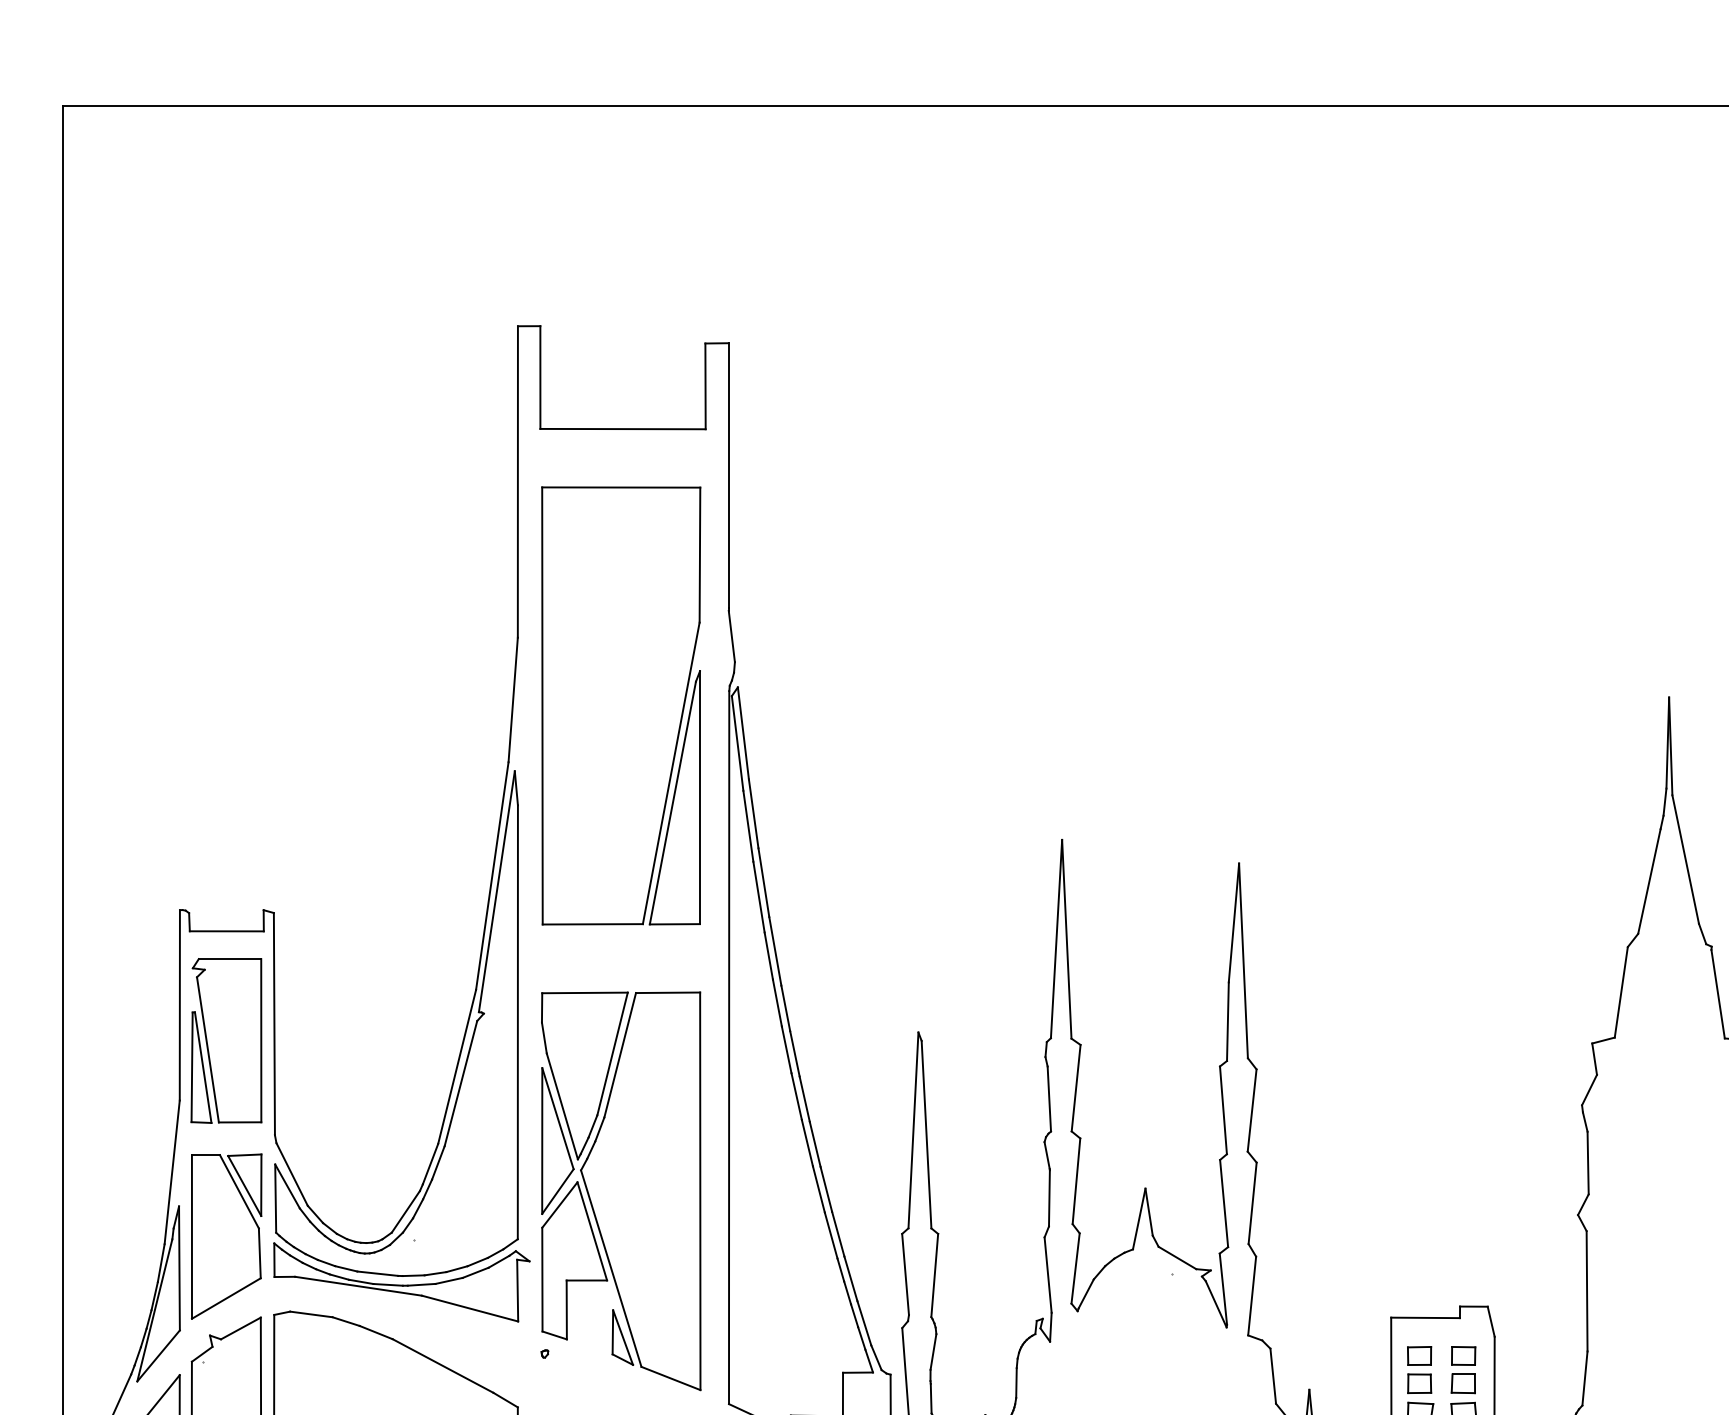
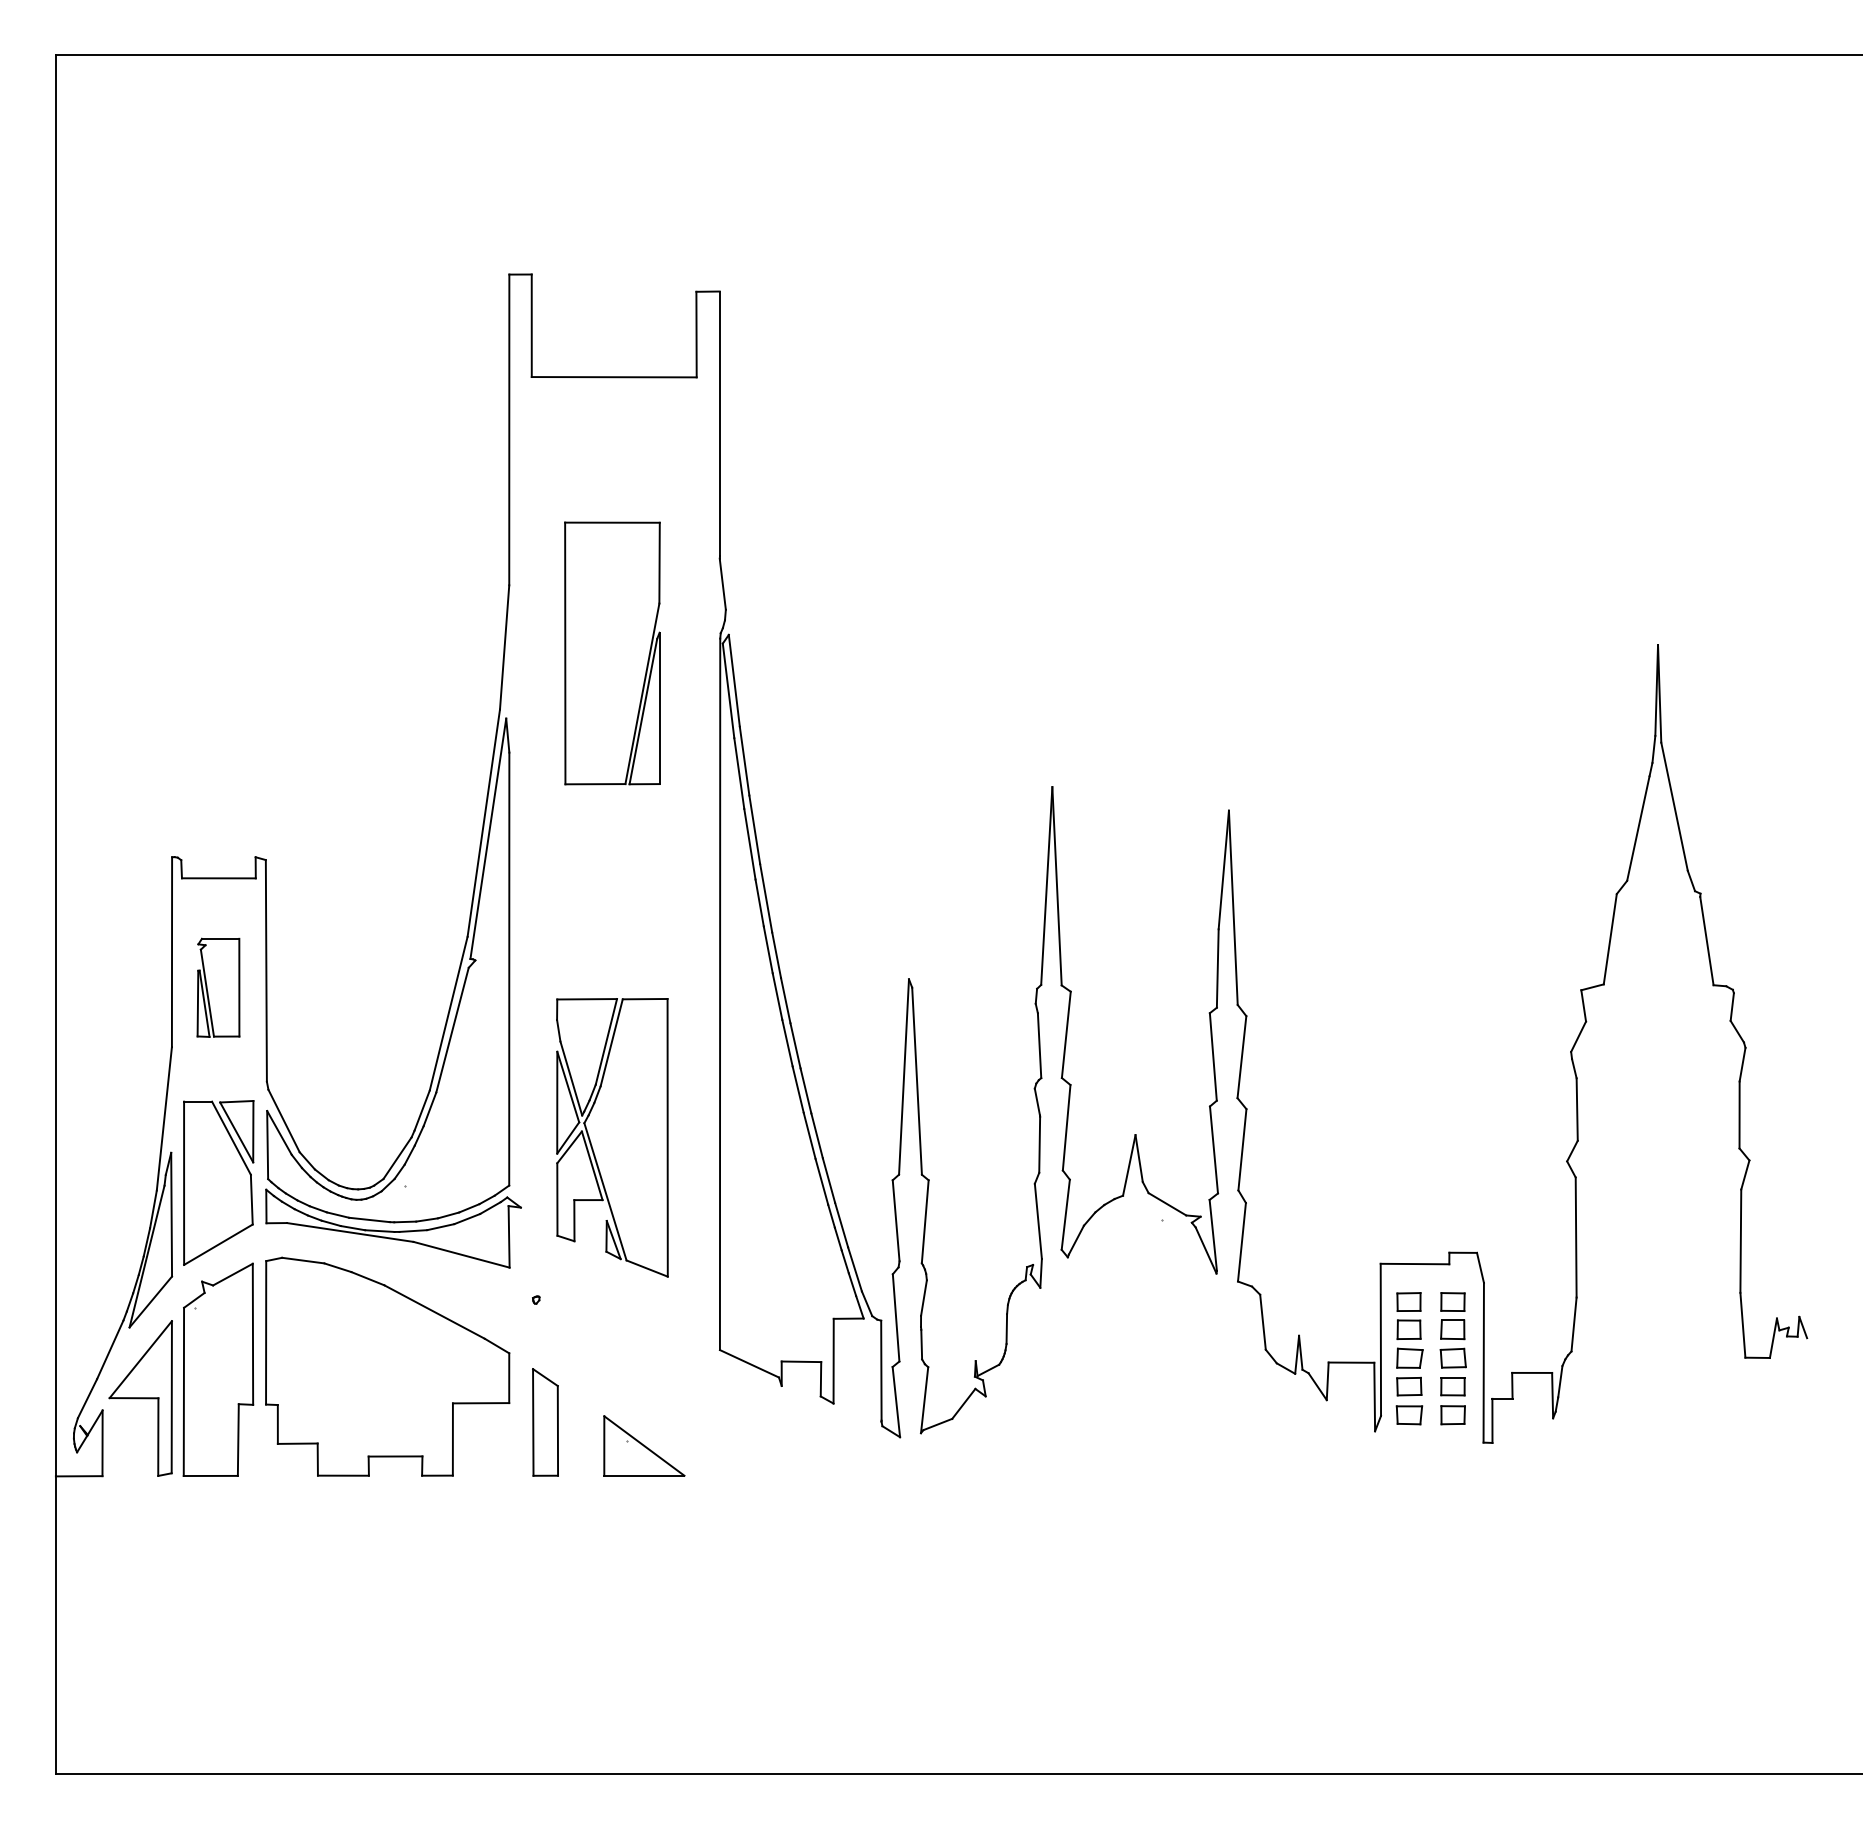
part: (621, 705) -> (612, 653), size x0.6
part: (226, 1040) -> (218, 987), size x0.6
part: (621, 1191) -> (612, 1137), size x0.7

